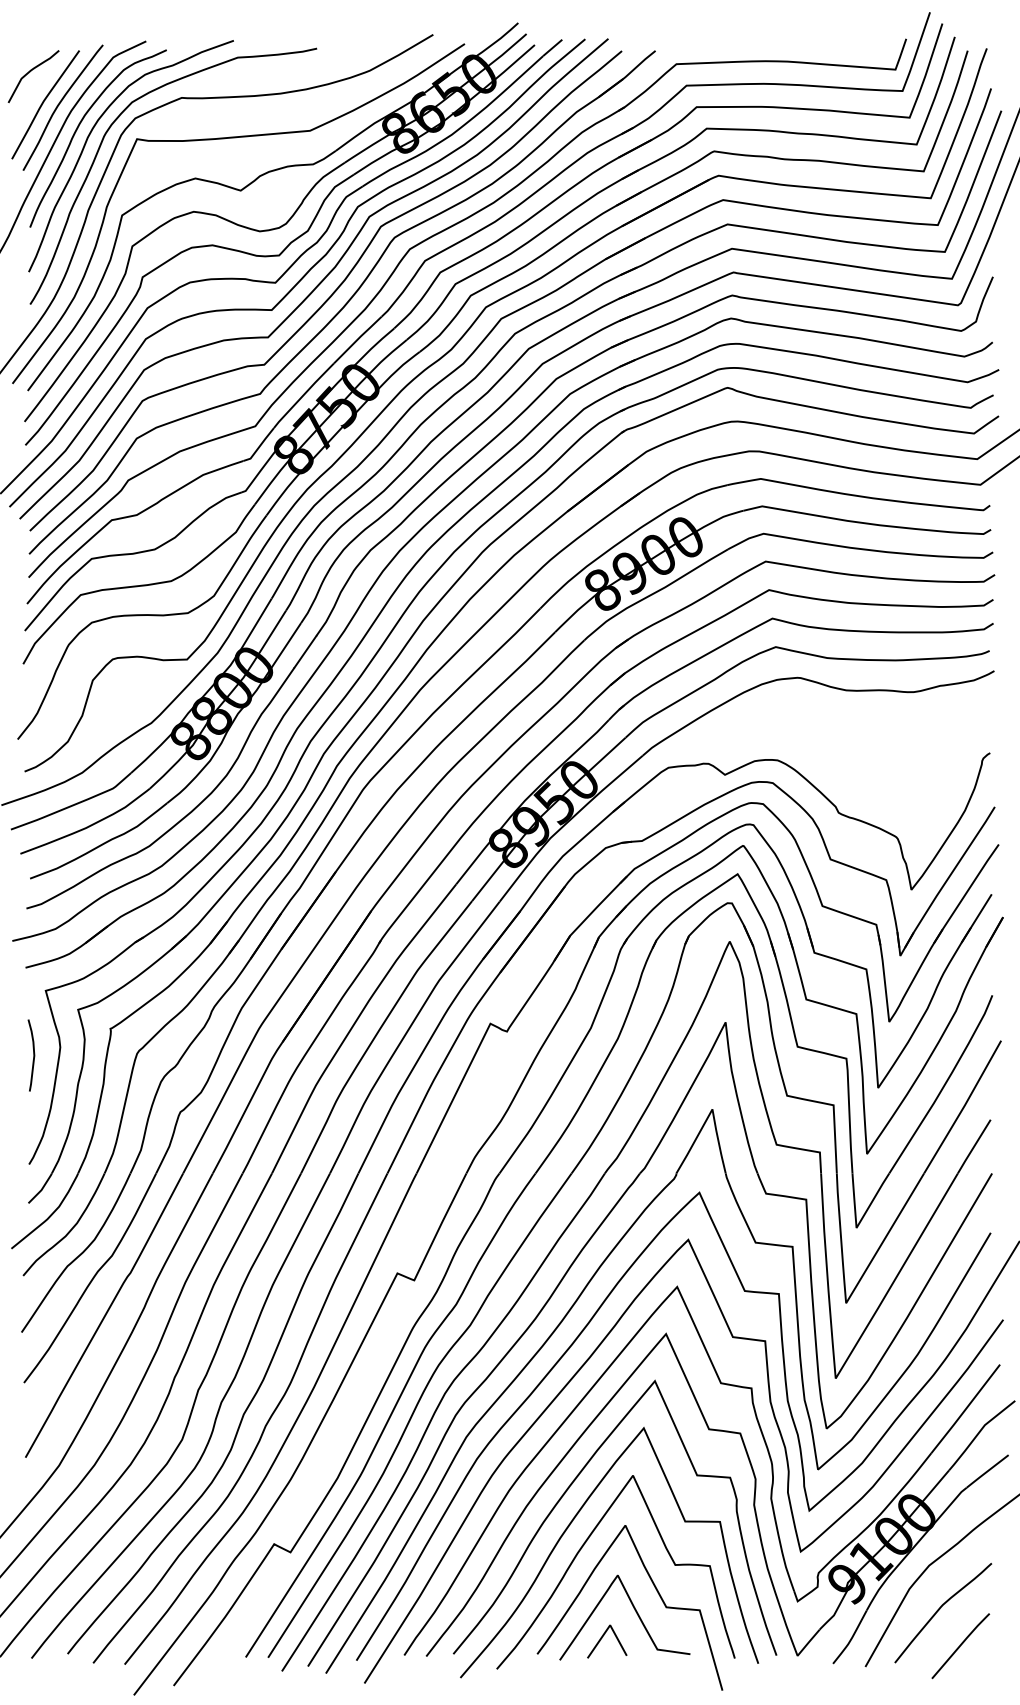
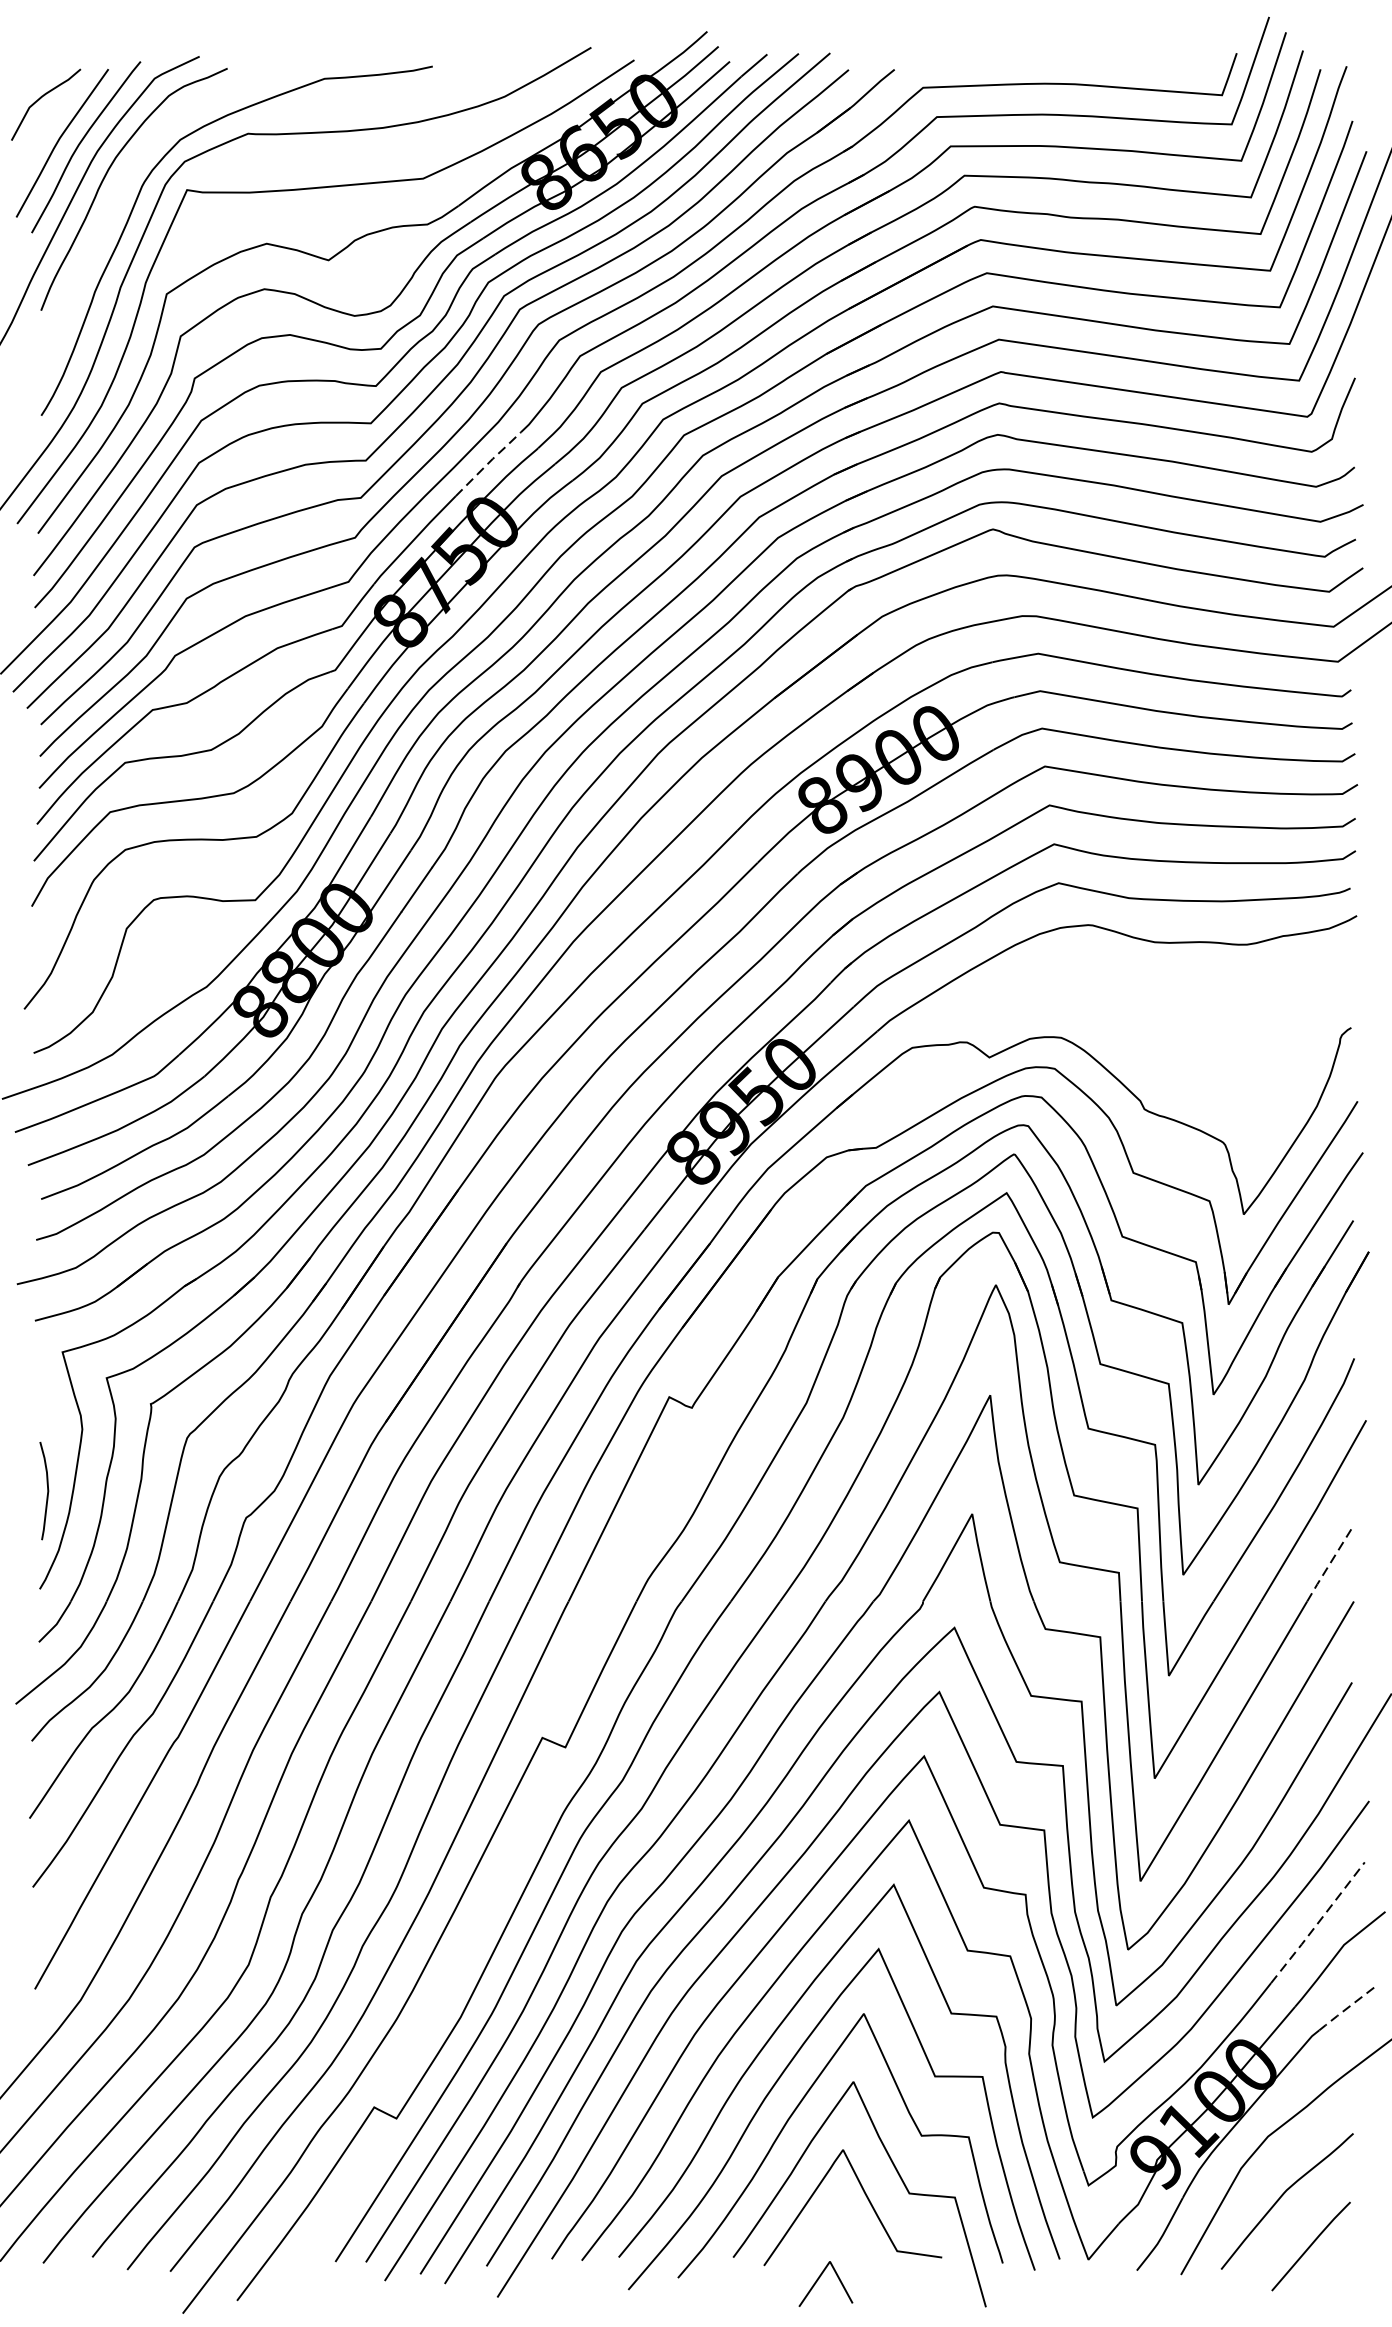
curve: (91, 133) -> (124, 182), removed
line: (358, 338) -> (489, 462), solid -> dashed
curve: (33, 1055) -> (47, 1491), moved
line: (974, 1146) -> (1329, 1564), solid -> dashed
line: (965, 1409) -> (1317, 1923), solid -> dashed
line: (986, 1471) -> (1346, 2008), solid -> dashed
line: (602, 1638) -> (819, 2279), moved

